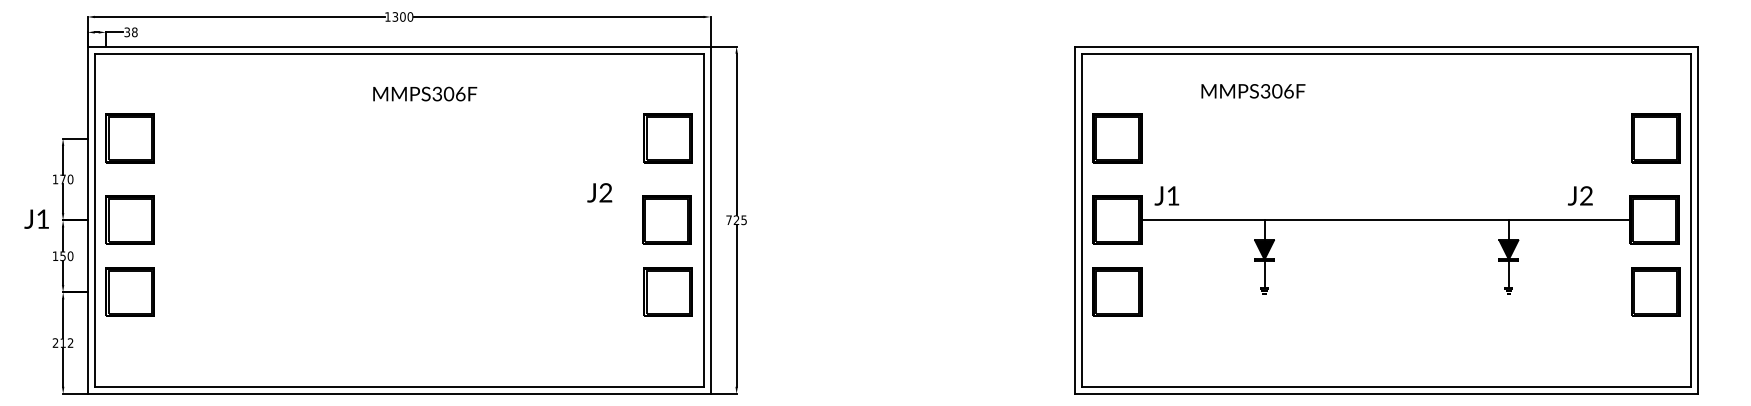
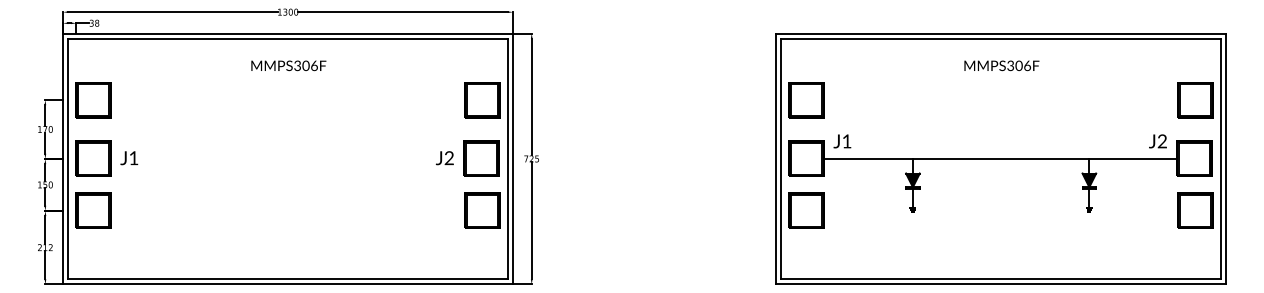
text: (1252, 90) -> (1001, 65), moved
text: (424, 93) -> (288, 65), moved
text: (599, 193) -> (444, 158), moved
text: (1579, 196) -> (1157, 141), moved
text: (36, 219) -> (129, 158), moved

